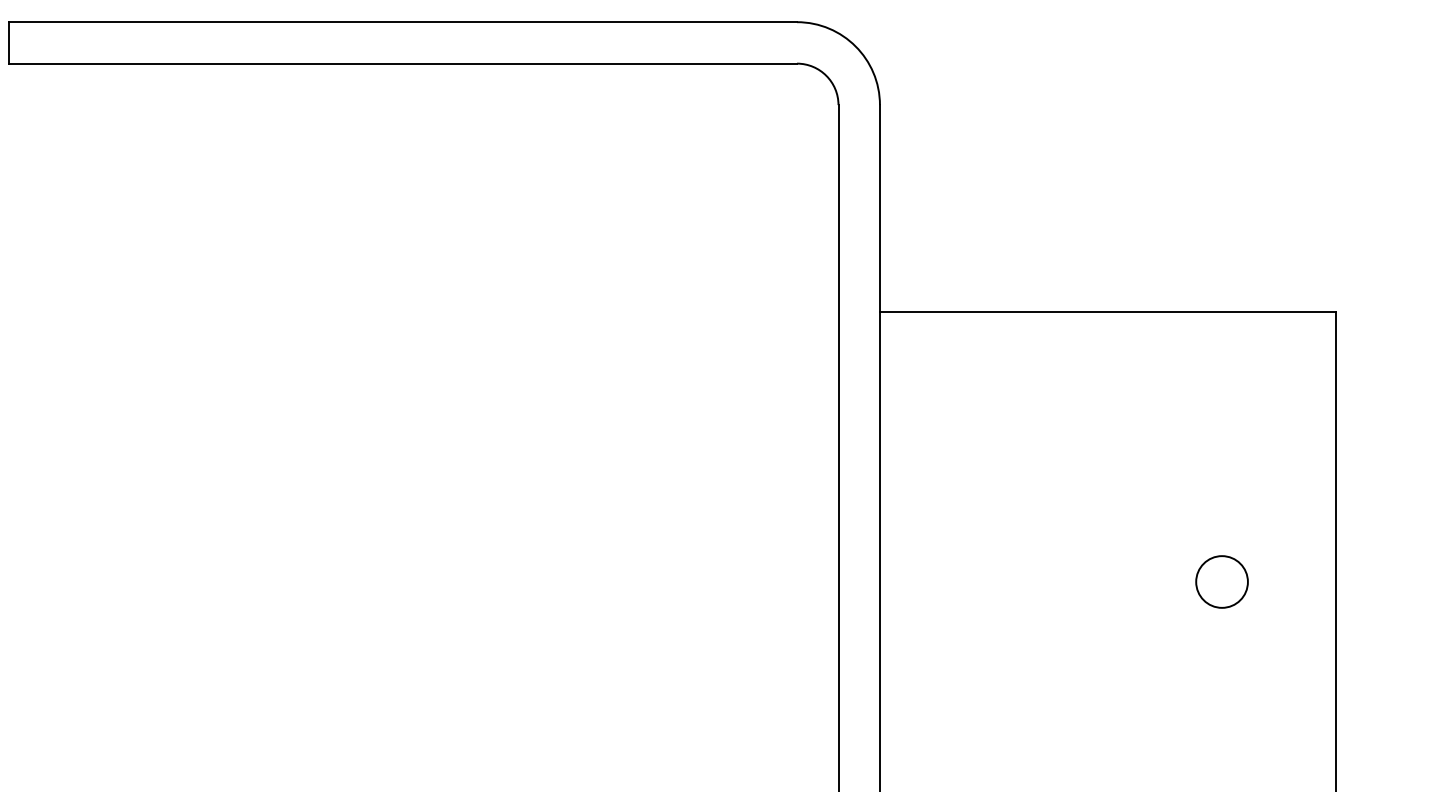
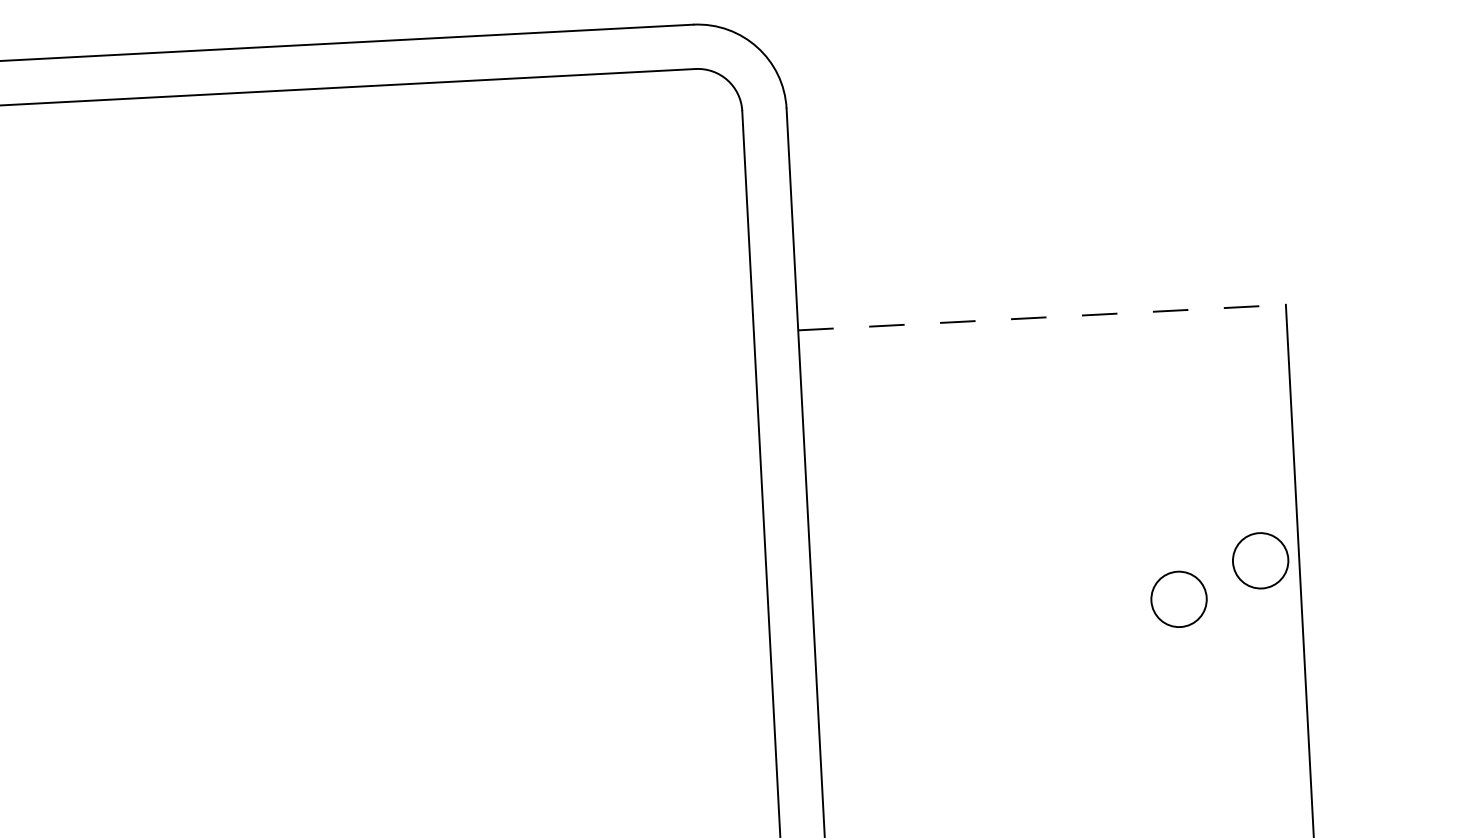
line: (1108, 312) -> (1042, 317), solid -> dashed
circle: (1299, 549) -> (1260, 560), added

